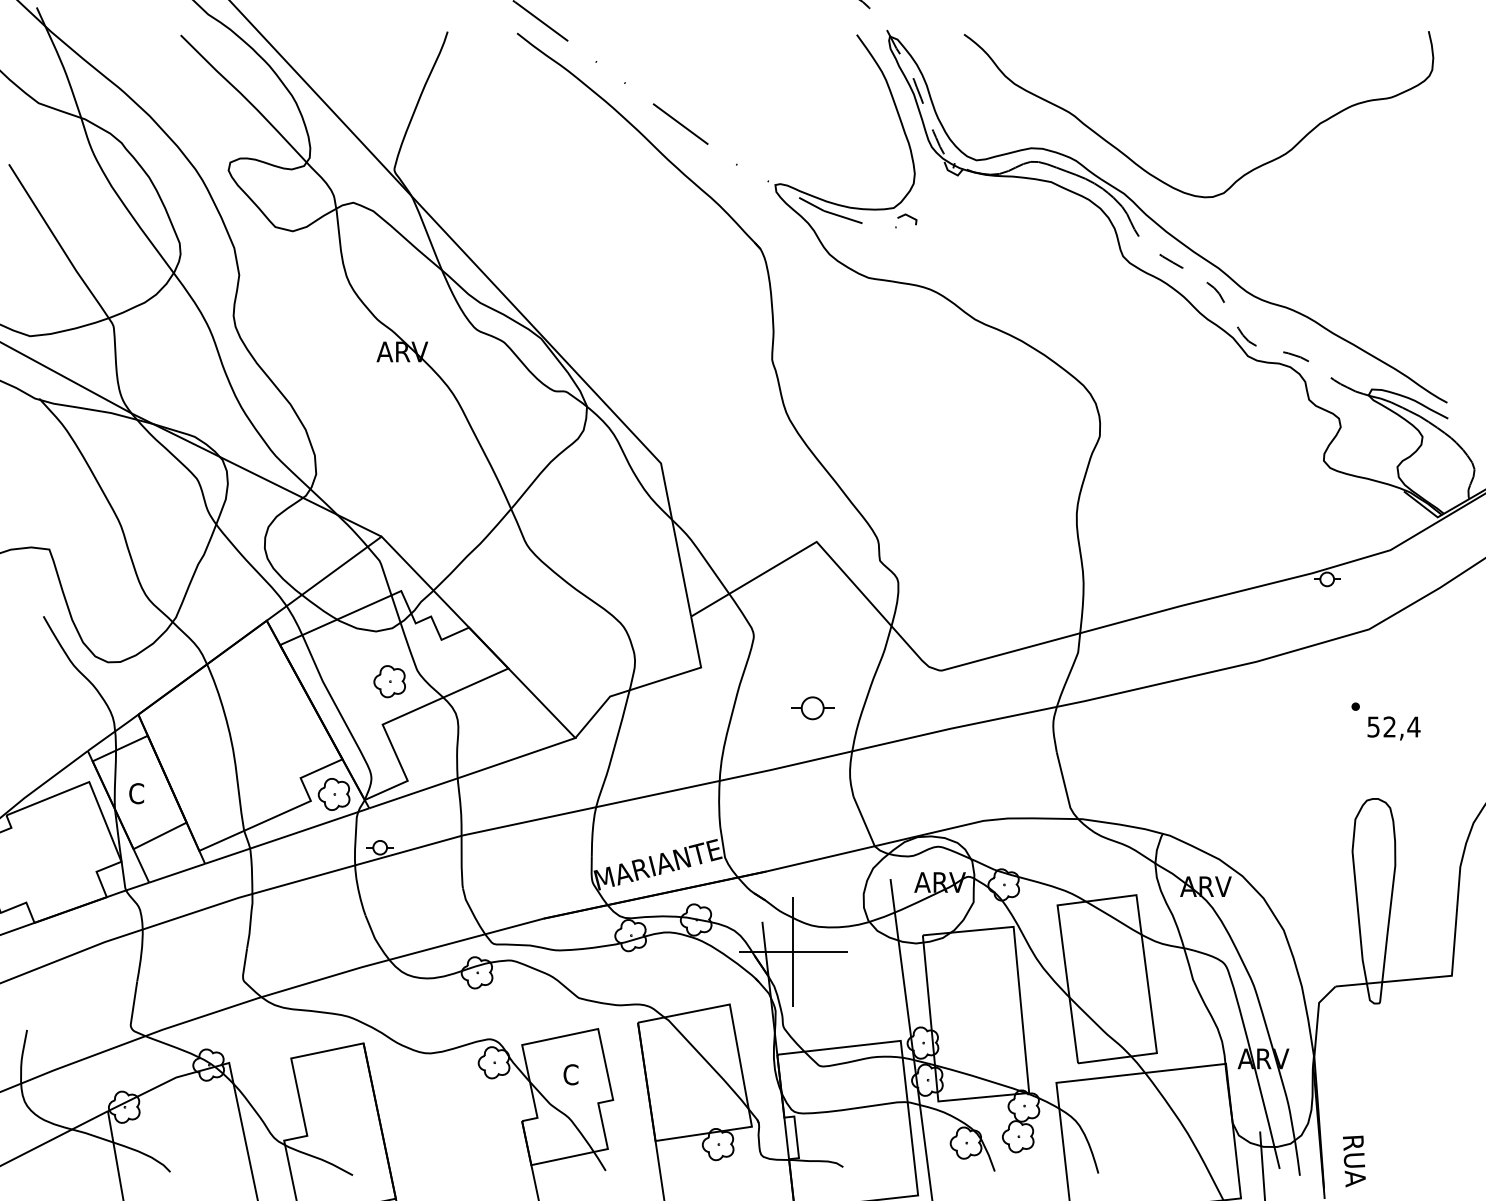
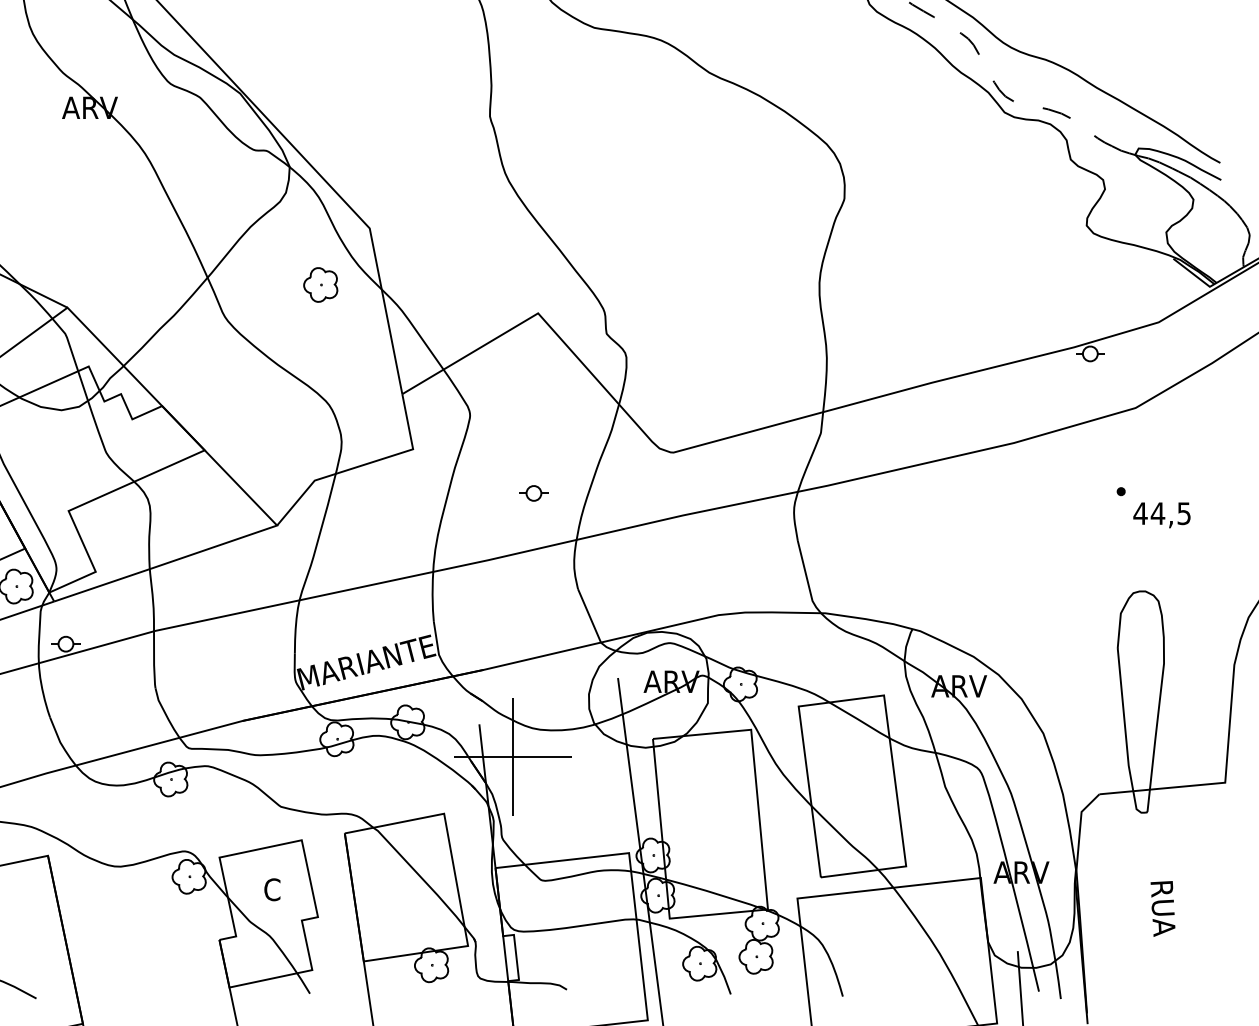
part: (389, 681) -> (320, 284), moved
part: (812, 708) -> (533, 493), size x0.62
text: (1393, 726) -> (1162, 513), 52,4 -> 44,5
text: (1354, 1161) -> (1163, 908), moved

